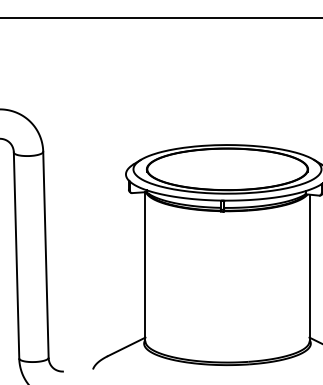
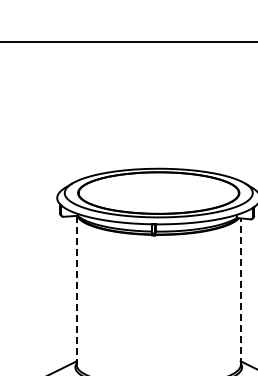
line: (145, 266) -> (76, 290), solid -> dashed
line: (309, 267) -> (240, 291), solid -> dashed

